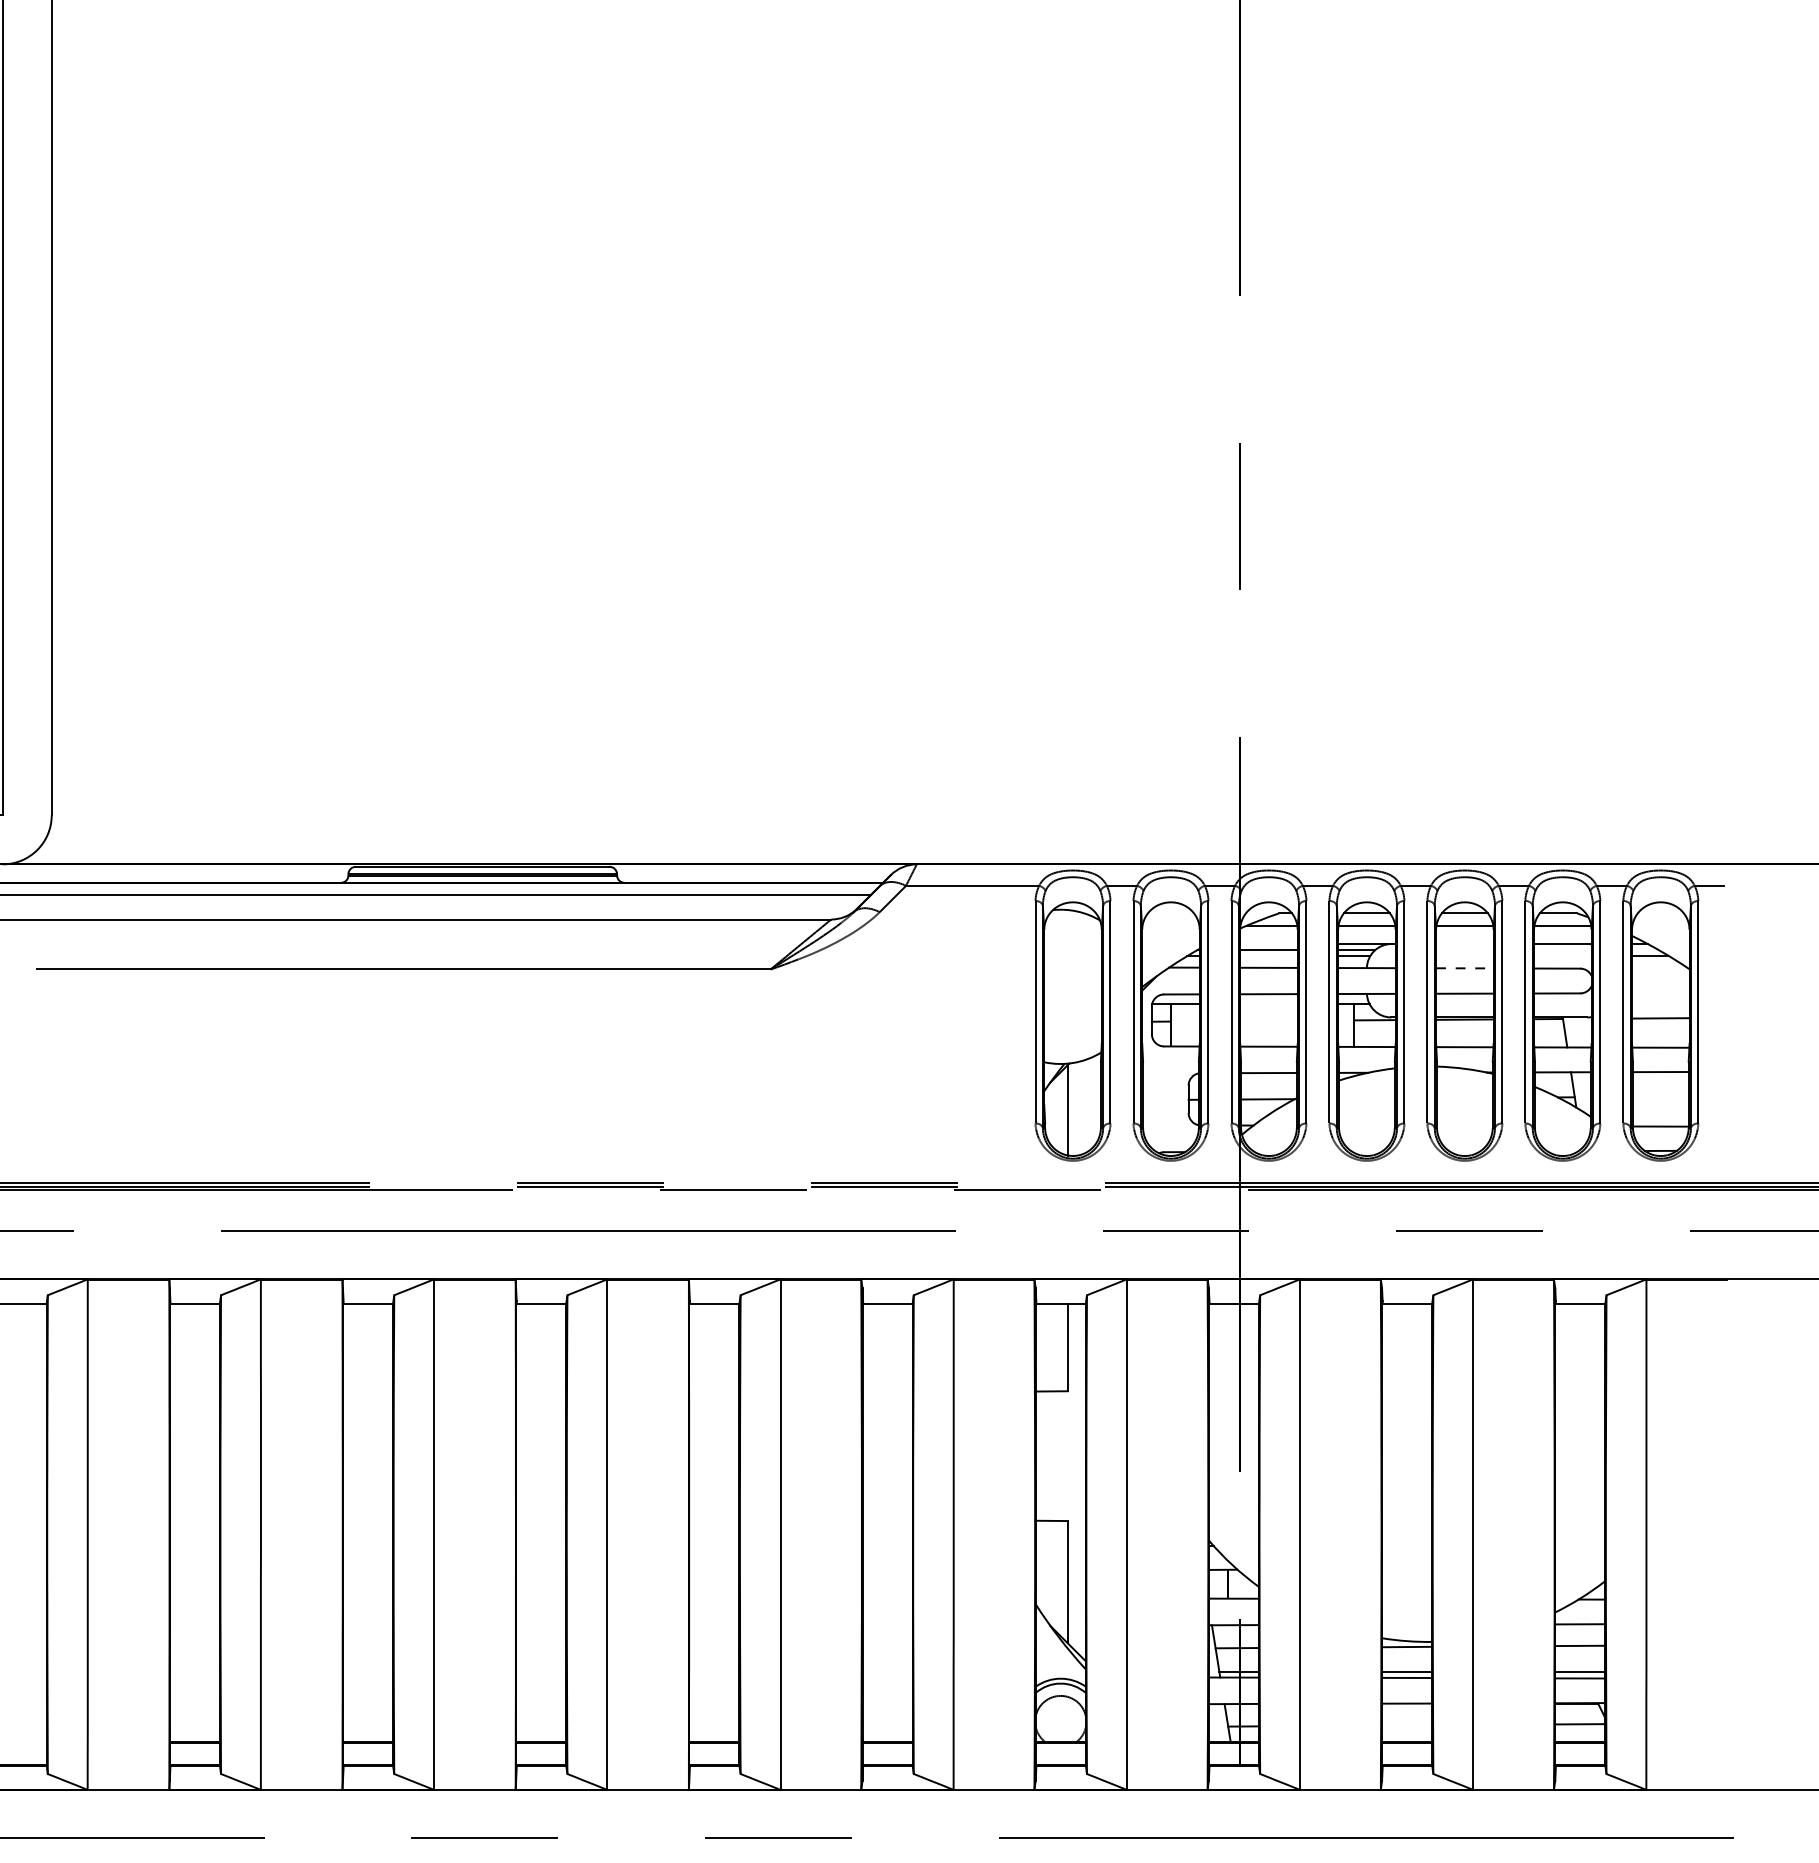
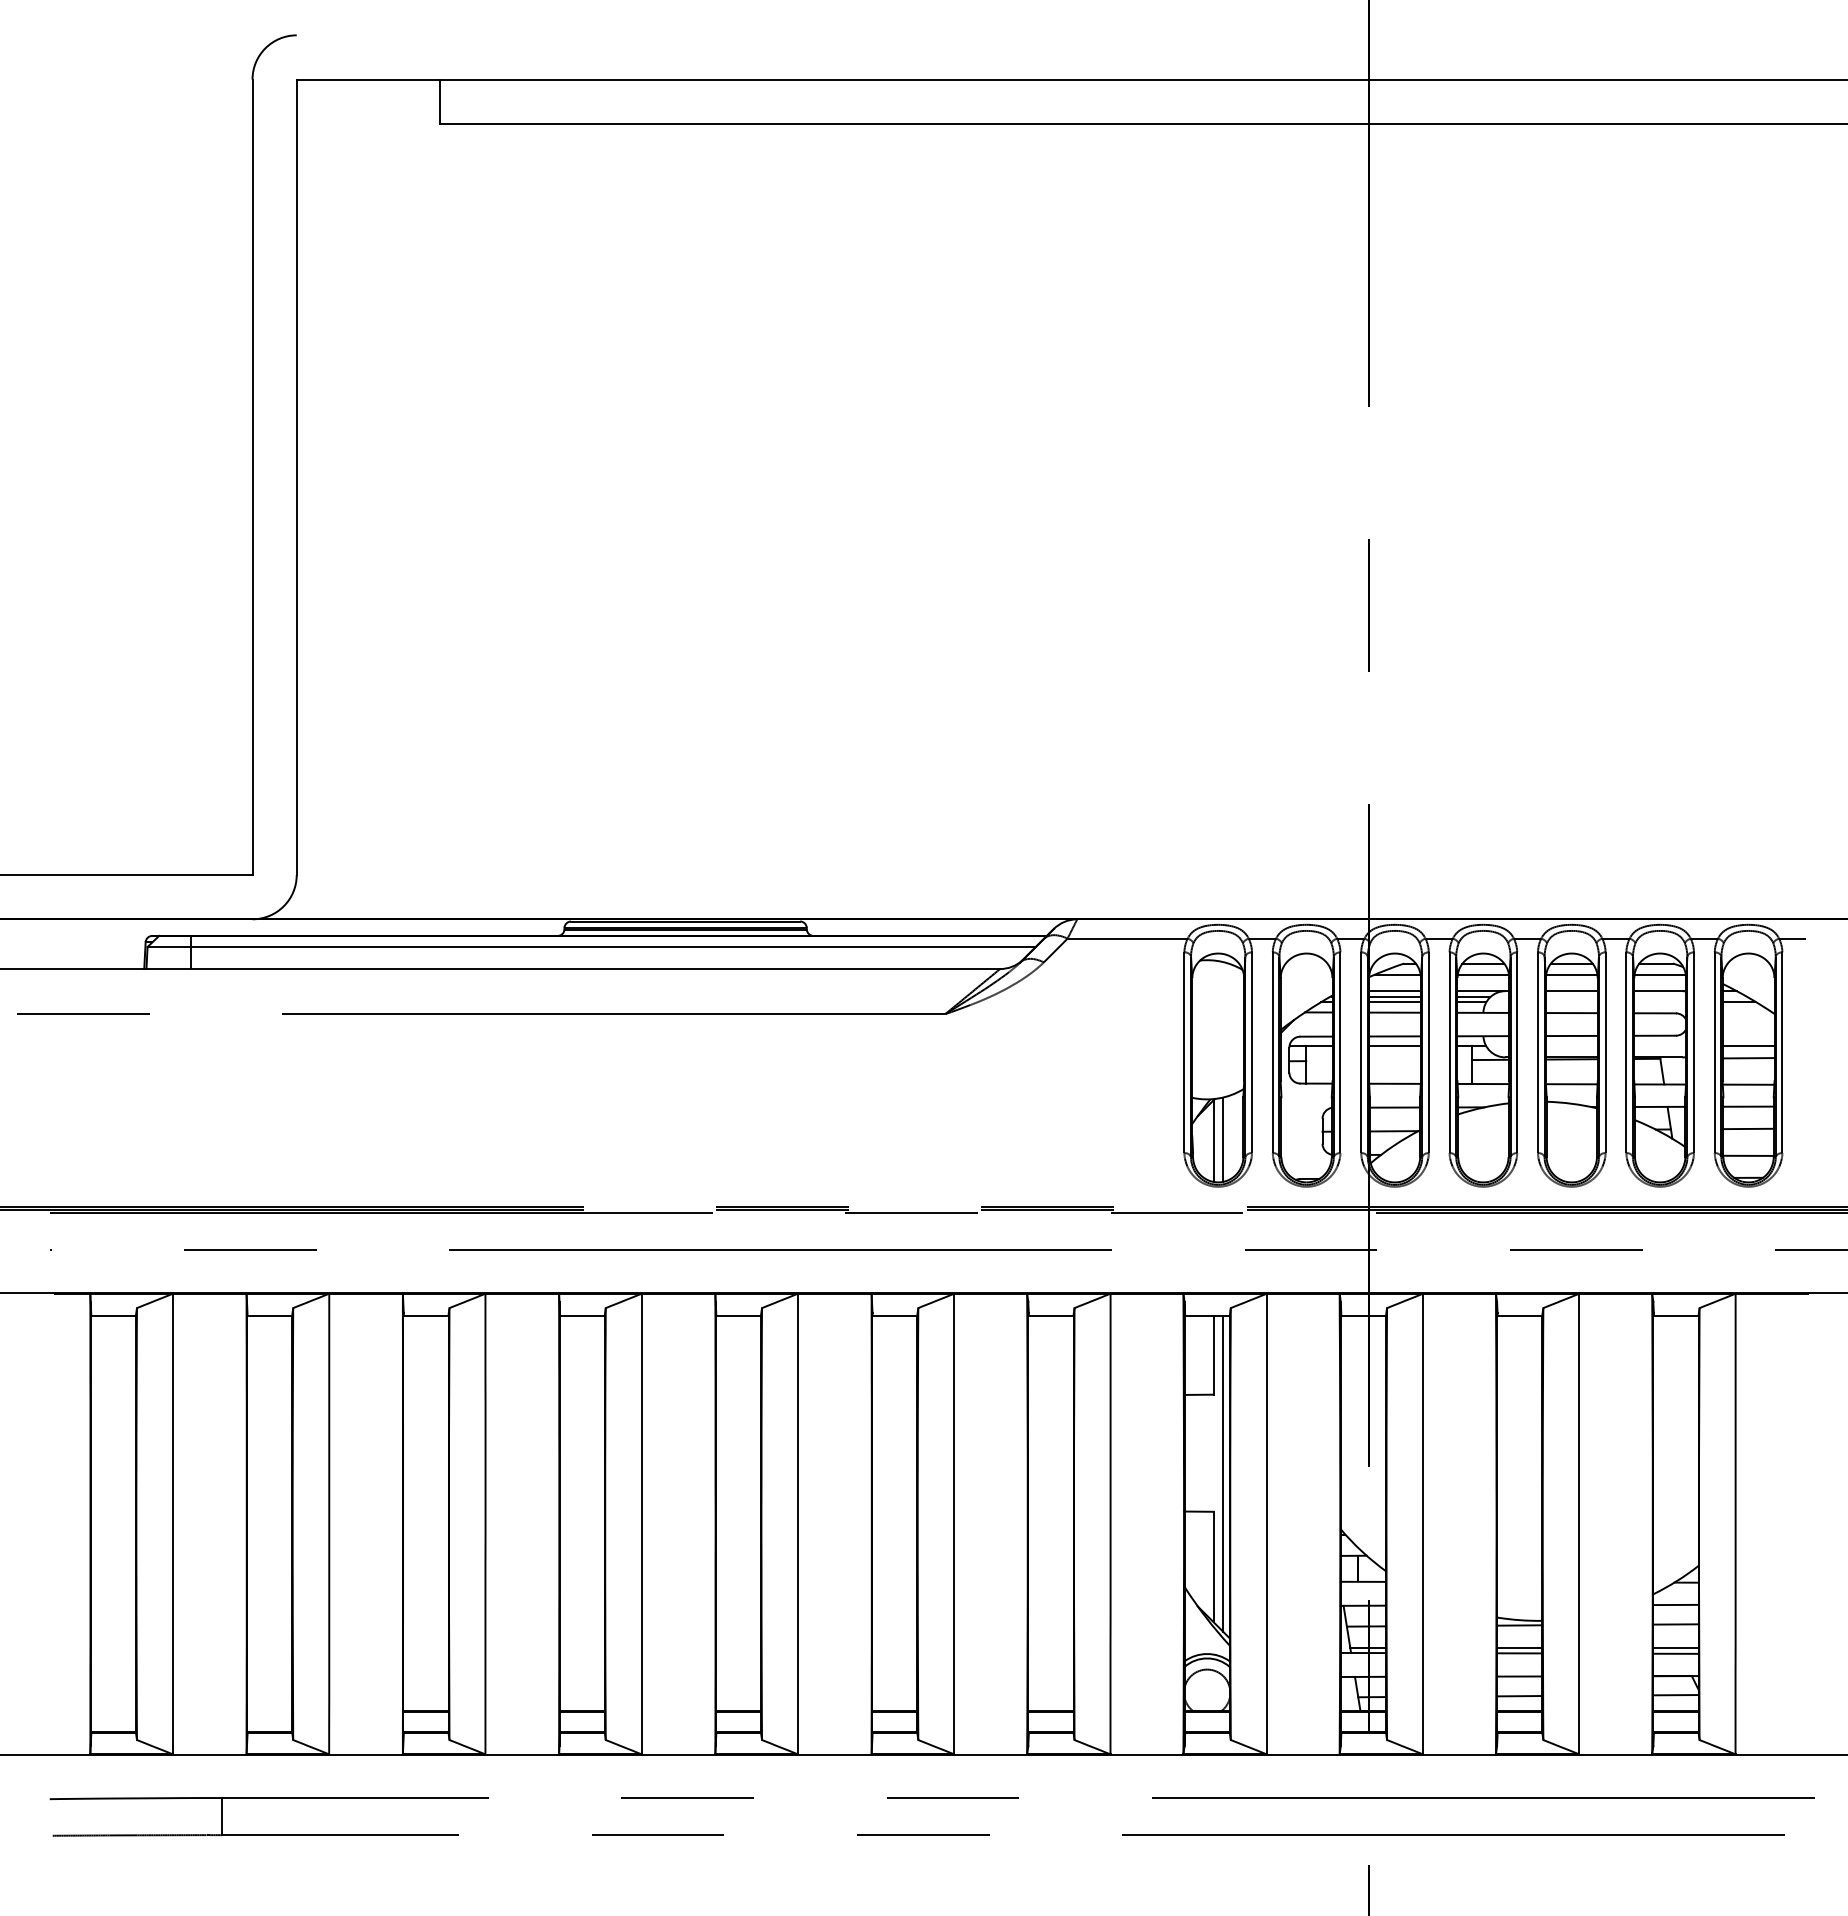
line: (1268, 944) -> (1394, 991), added
line: (1464, 944) -> (1571, 991), added
line: (1268, 956) -> (1394, 1002), added
line: (1464, 968) -> (1571, 1013), dashed -> solid
line: (1268, 1004) -> (1394, 1045), added
line: (1660, 1005) -> (1748, 1046), added
line: (1660, 1096) -> (1748, 1128), added
line: (1078, 1108) -> (1223, 1139), added
line: (1078, 1478) -> (1223, 1473), added
line: (1406, 1725) -> (1519, 1696), added

